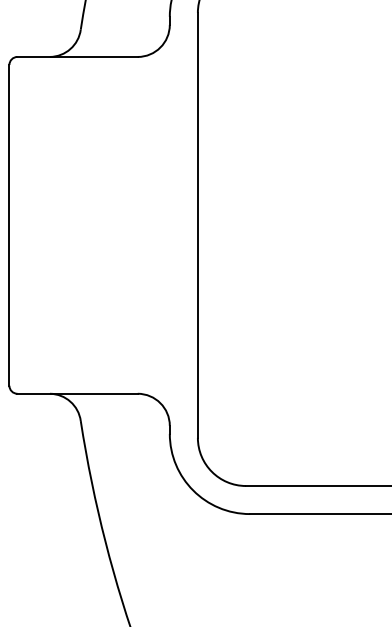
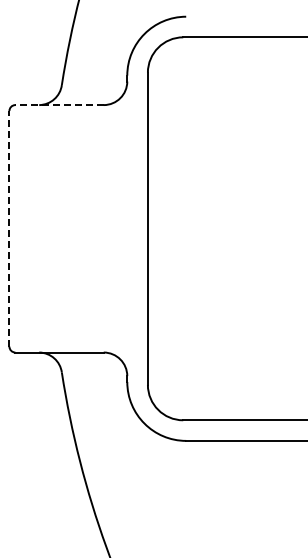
line: (77, 57) -> (59, 105), solid -> dashed
line: (9, 224) -> (9, 228), solid -> dashed

